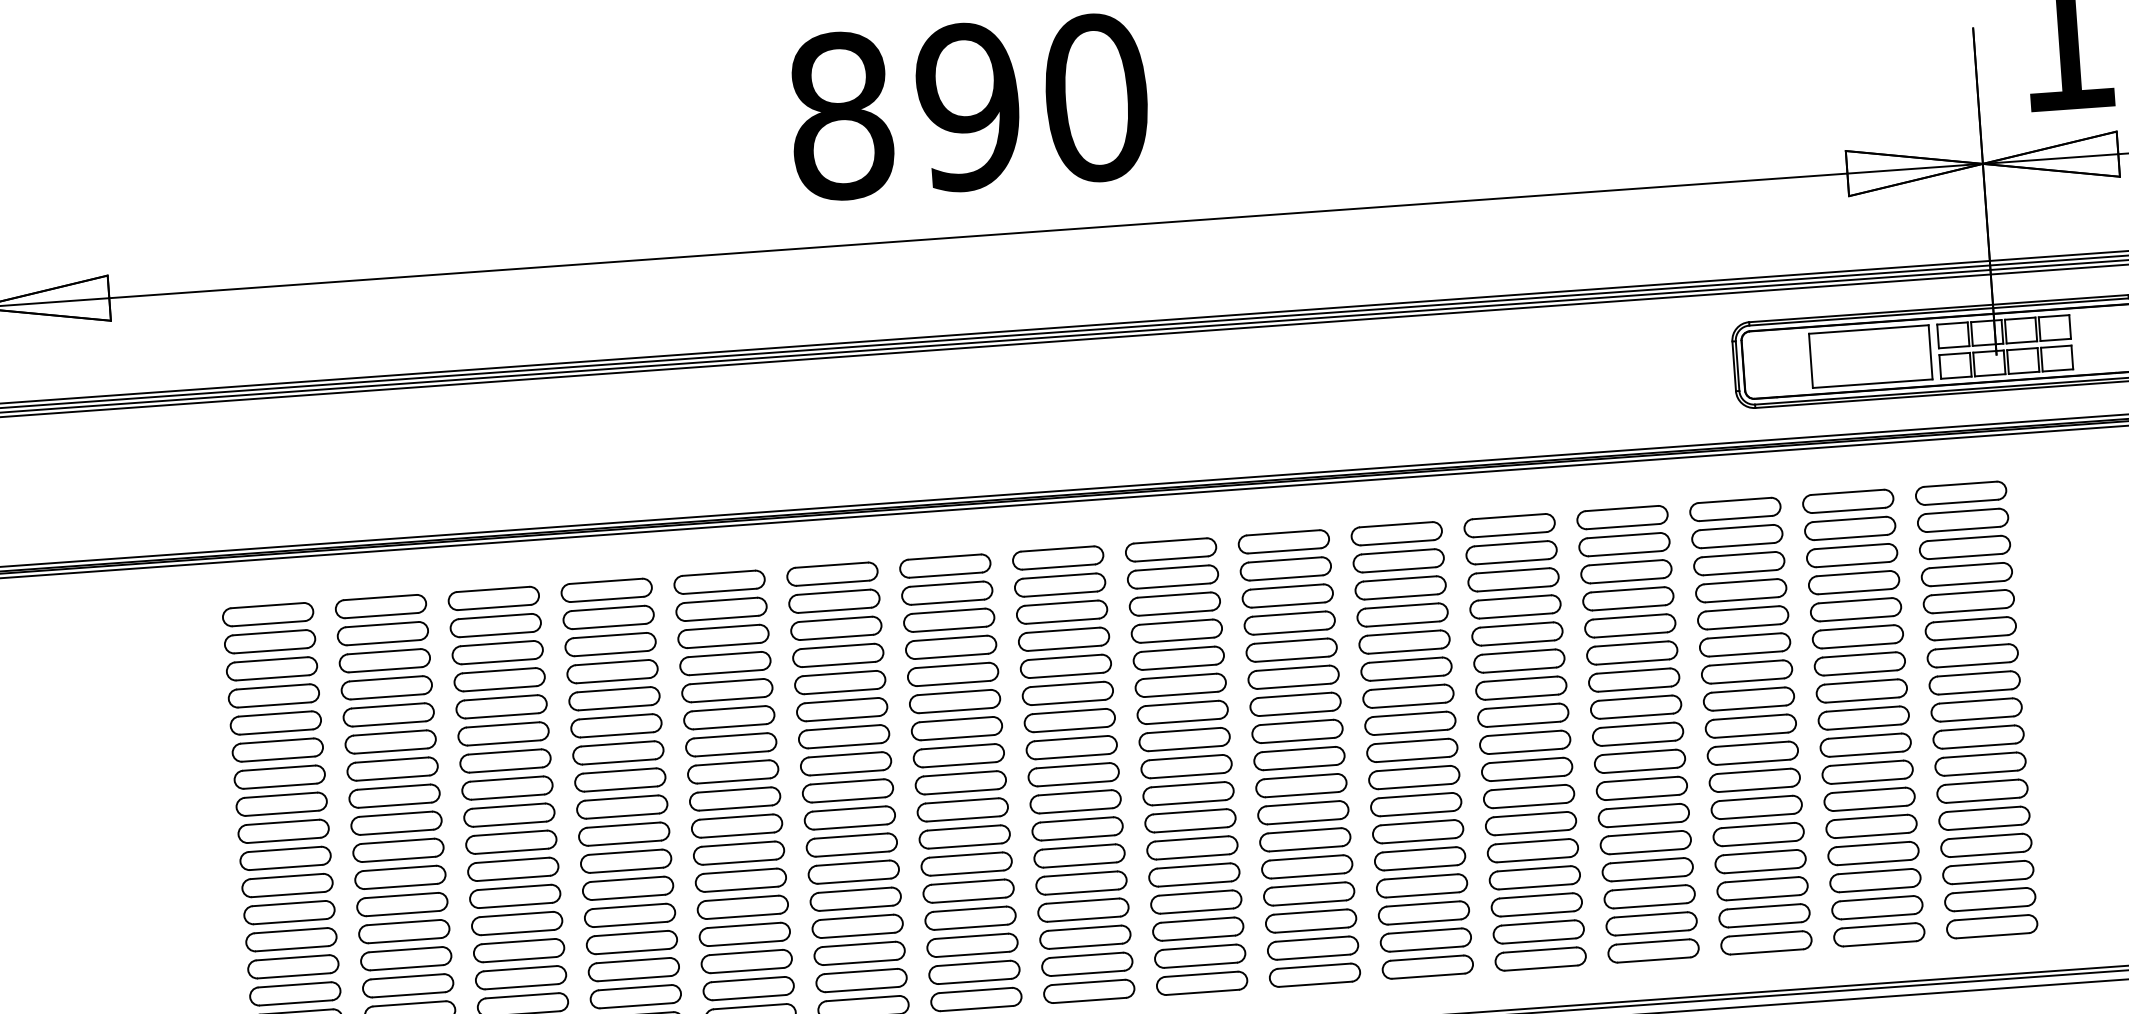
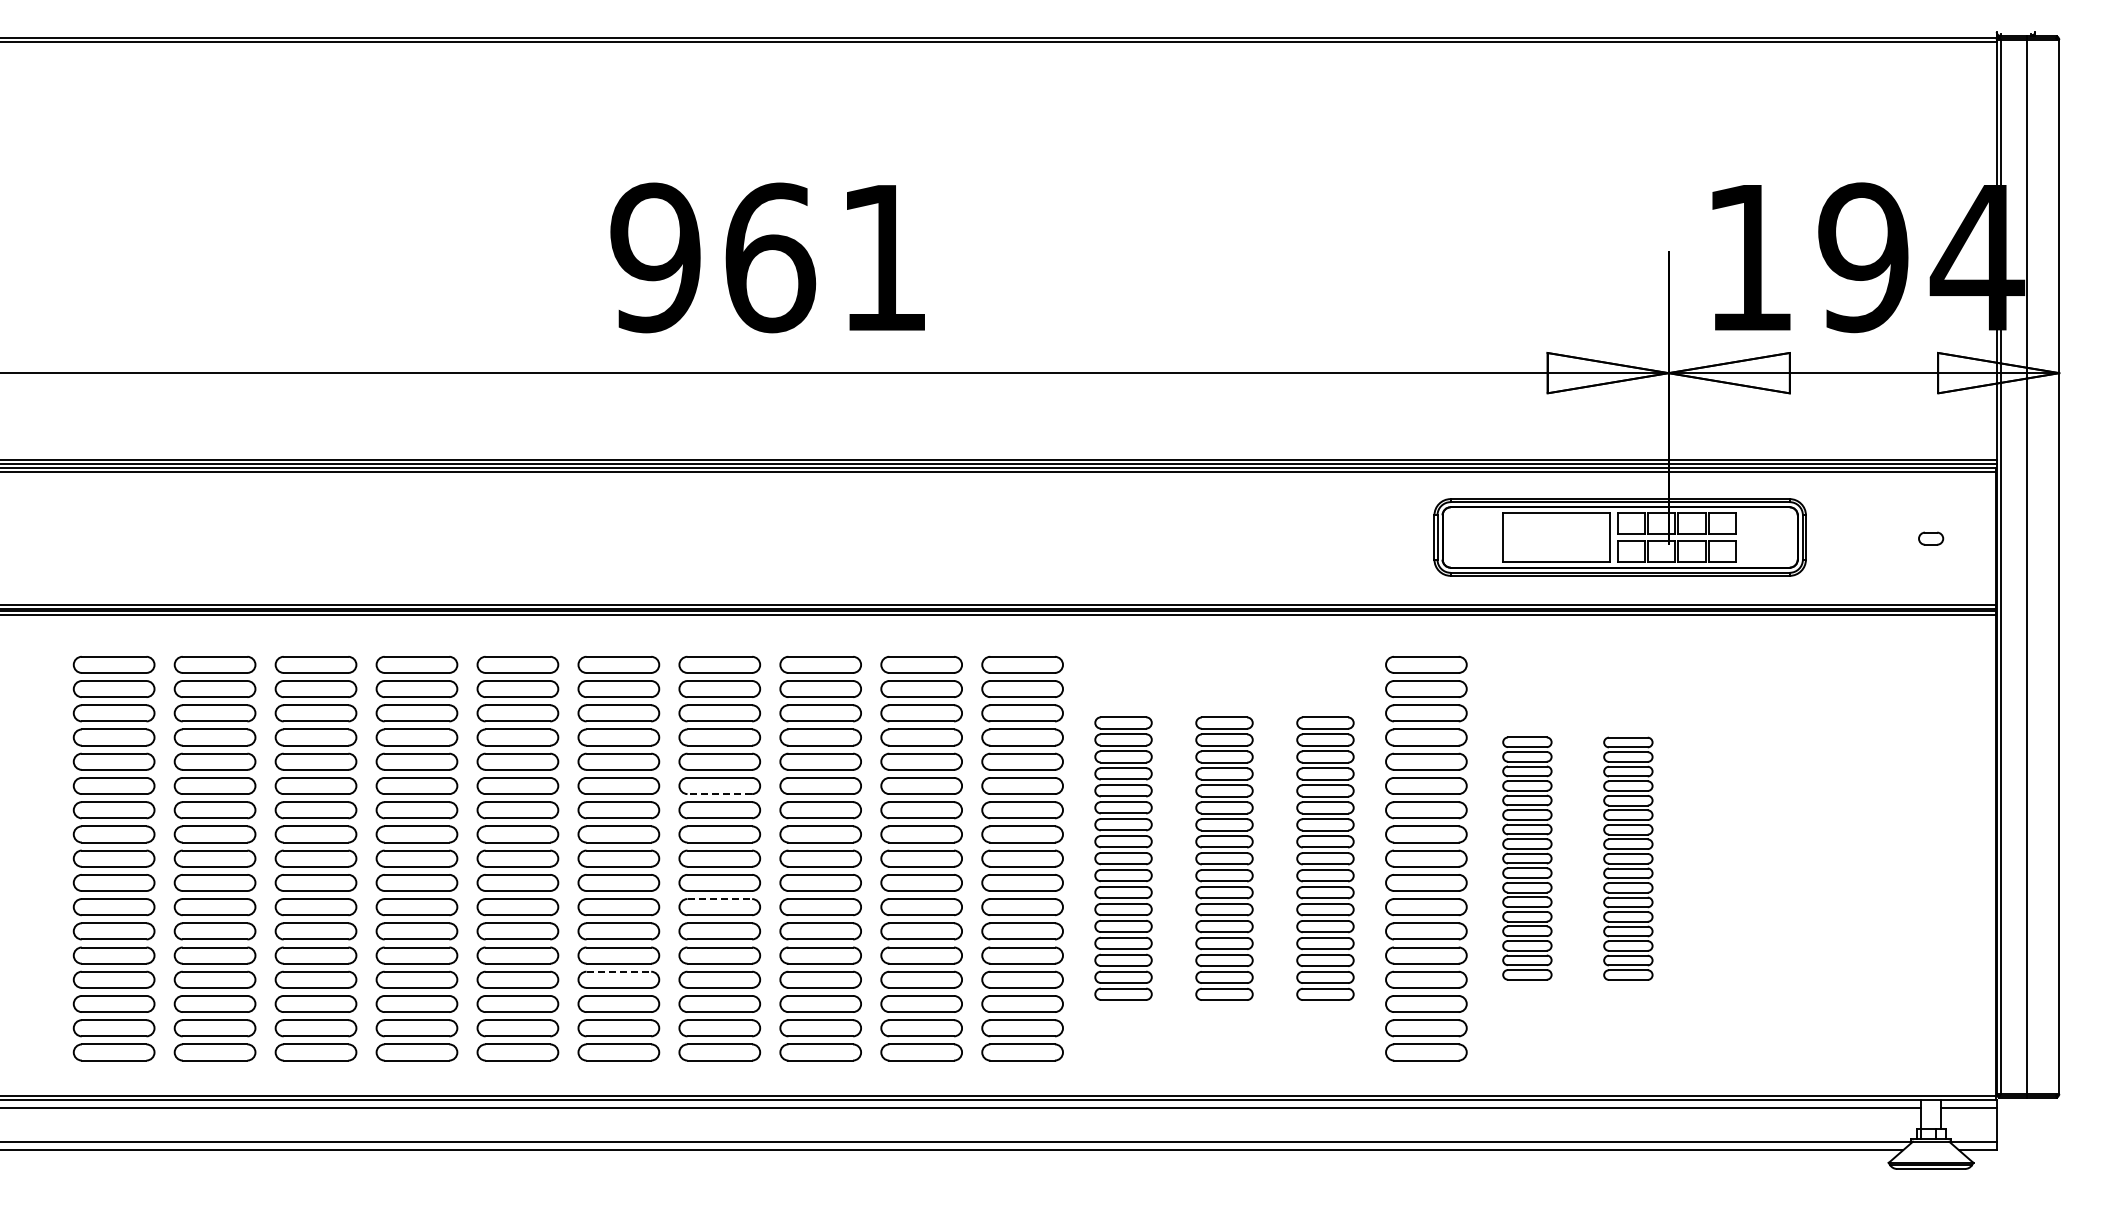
text: (968, 106) -> (769, 257), 890 -> 961
part: (1976, 709) -> (1628, 858), size x0.6
line: (955, 711) -> (719, 794), solid -> dashed
part: (1863, 717) -> (1527, 858), size x0.6
part: (1638, 734) -> (1325, 858), size x0.7
part: (1525, 742) -> (1224, 858), size x0.7
part: (1412, 750) -> (1123, 858), size x0.7
line: (964, 828) -> (720, 899), solid -> dashed
line: (857, 916) -> (619, 971), solid -> dashed

